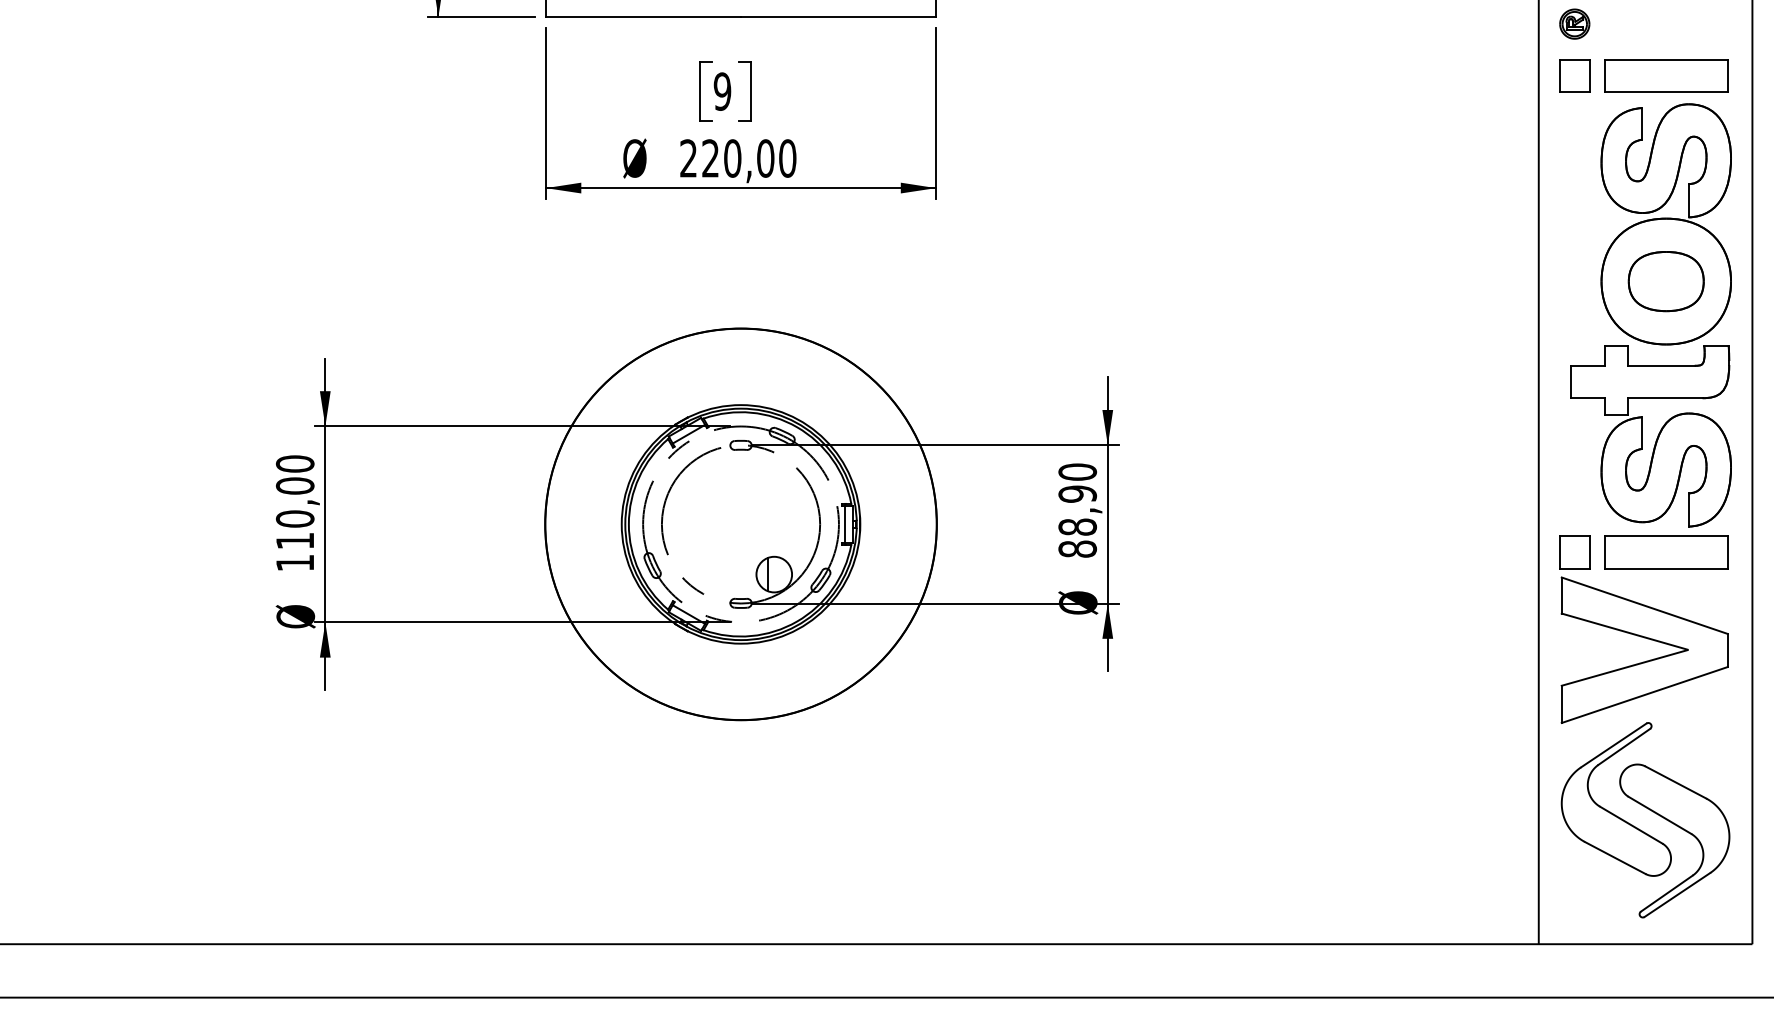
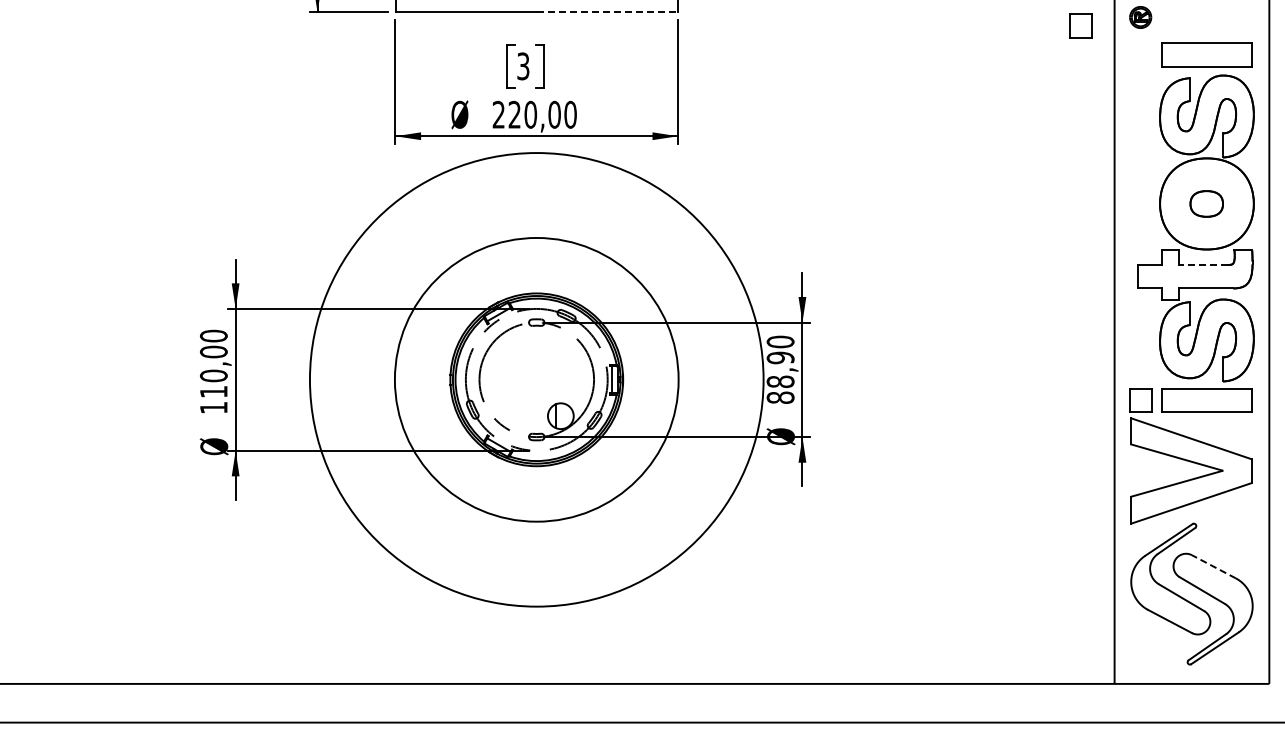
line: (838, 17) -> (607, 12), solid -> dashed
part: (1574, 75) -> (1080, 25), moved
text: (722, 91) -> (523, 66), 9 -> 3
part: (1665, 280) -> (1206, 203), size x0.6
line: (1660, 365) -> (1202, 264), solid -> dashed
circle: (740, 523) -> (536, 379), size x1.6
line: (1675, 782) -> (1213, 566), solid -> dashed

